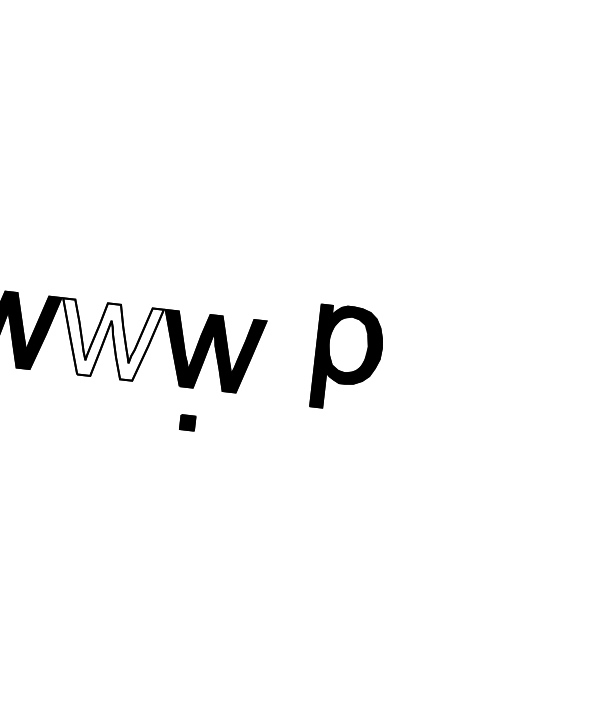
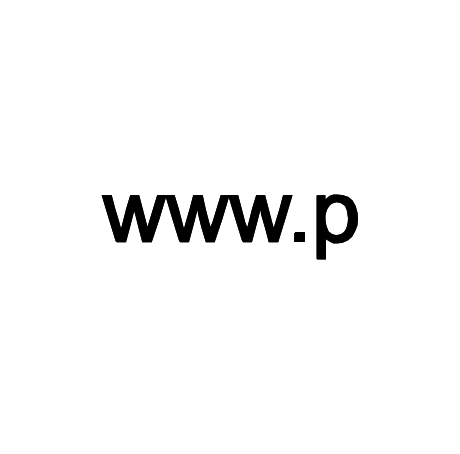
fill: (109, 340) -> (197, 218), added
part: (346, 357) -> (336, 226), moved
part: (187, 422) -> (299, 236), moved

